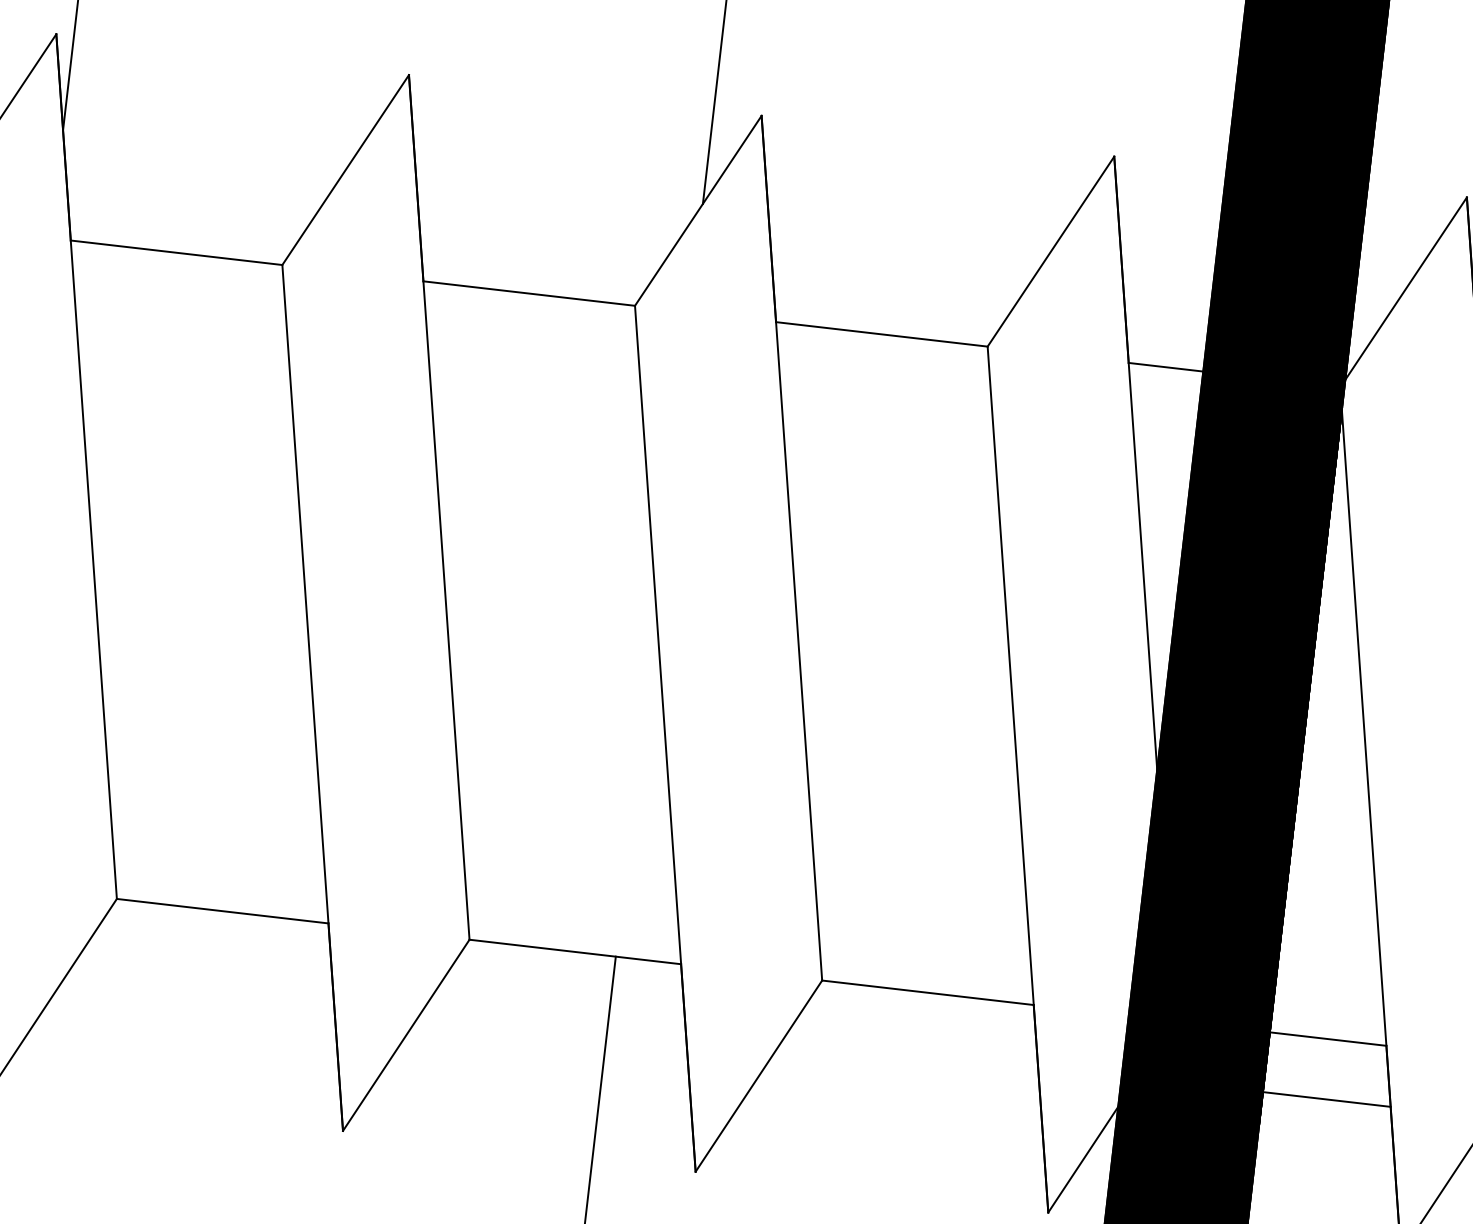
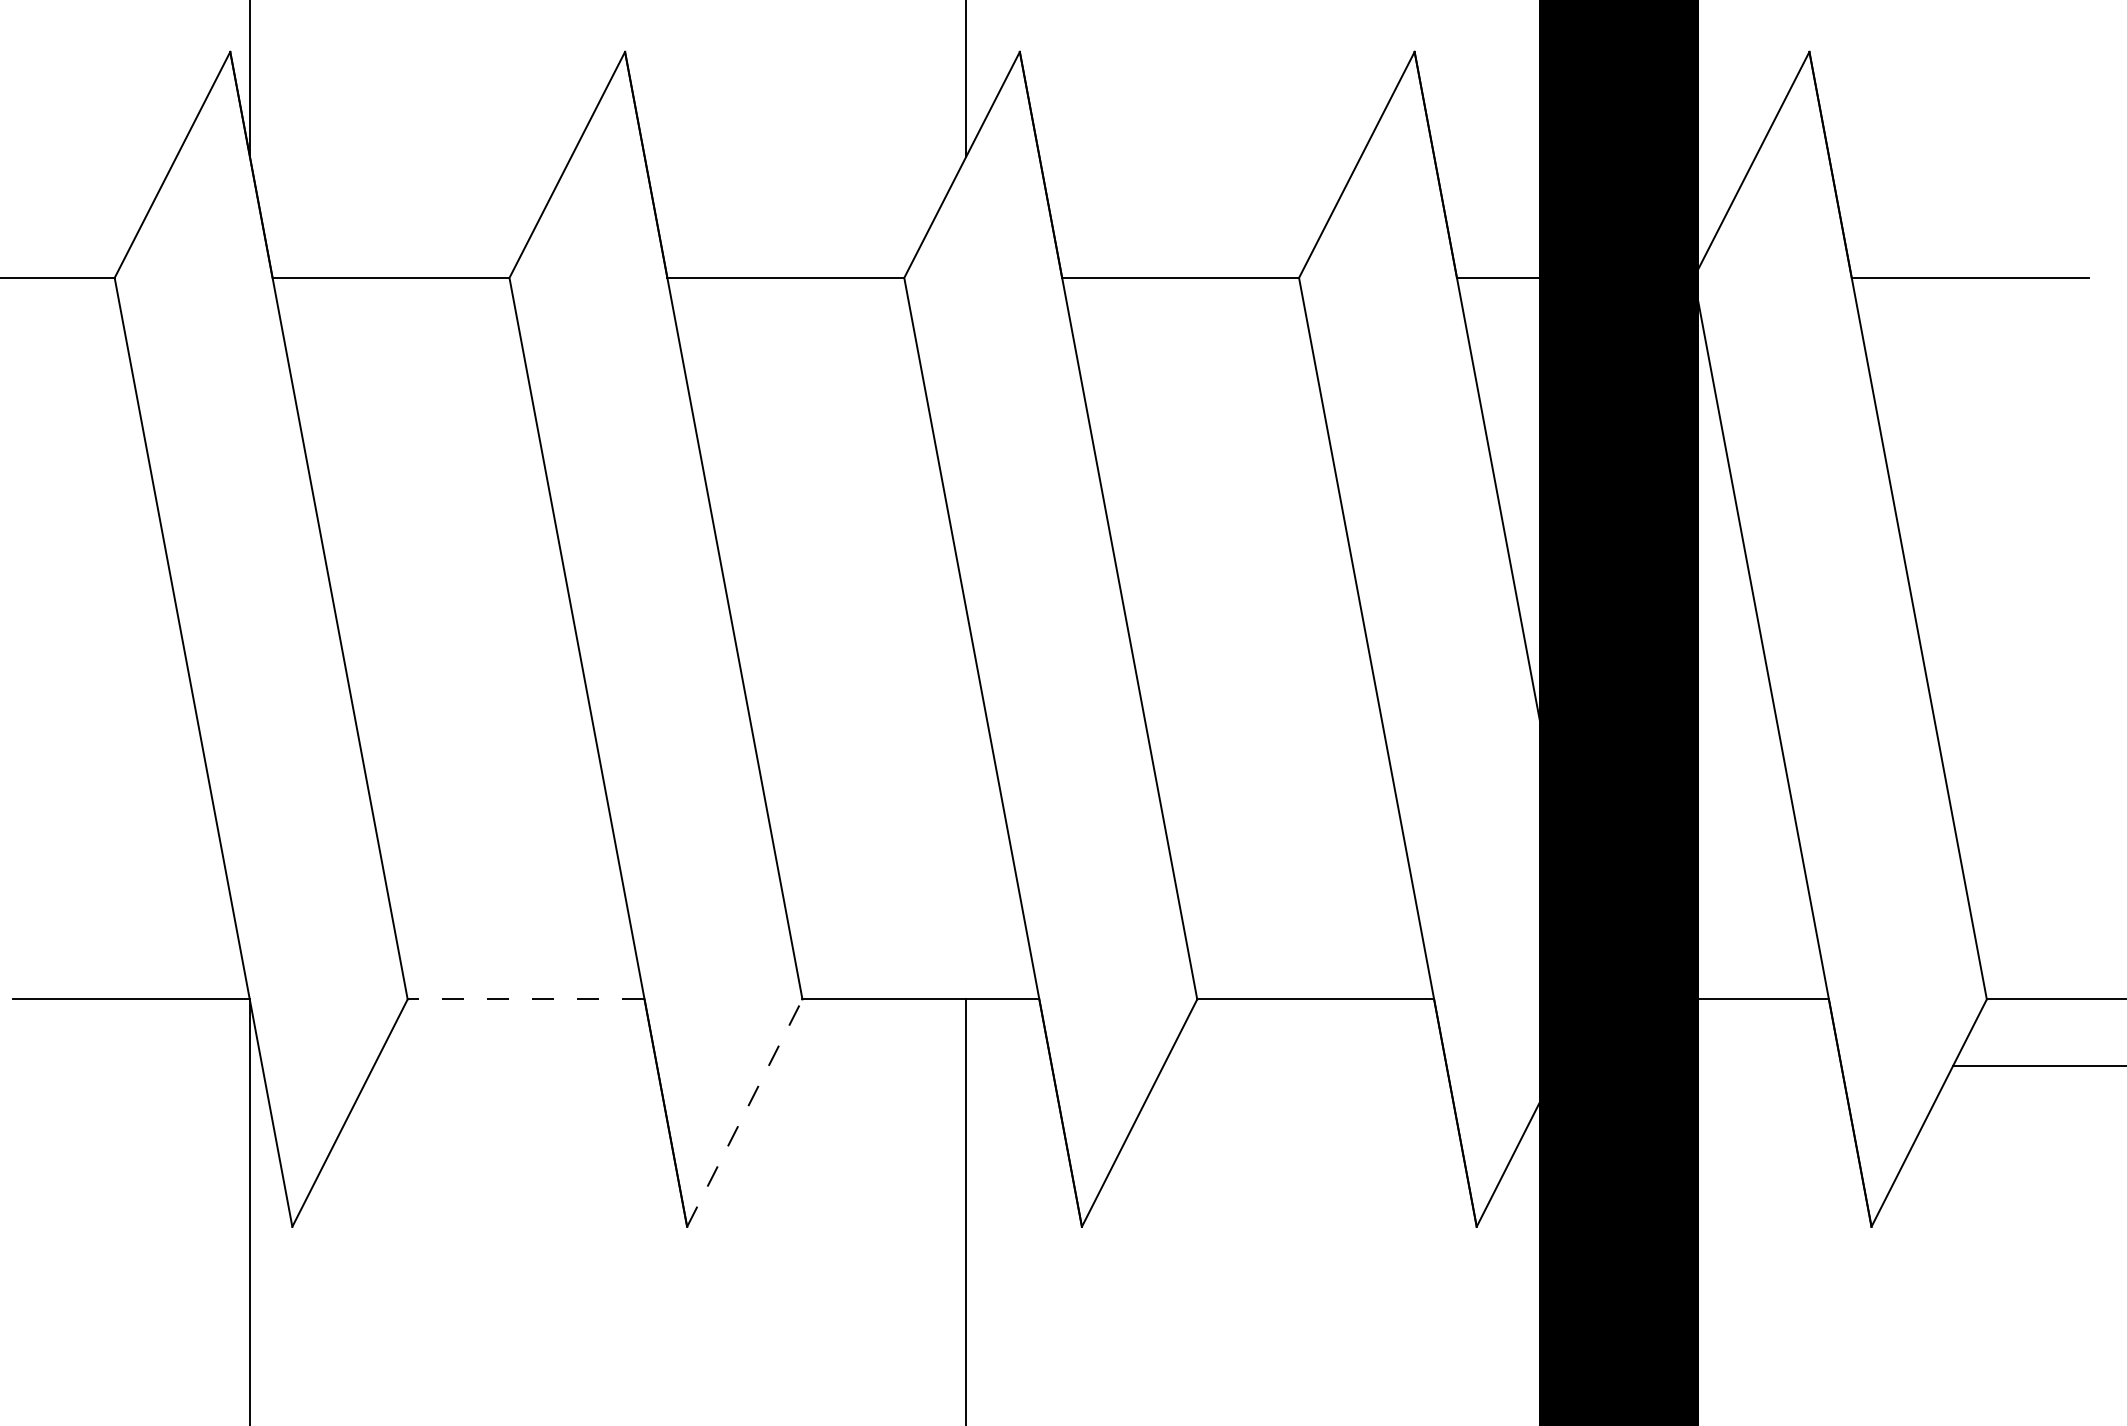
line: (222, 911) -> (525, 999), solid -> dashed
line: (406, 1034) -> (745, 1112), solid -> dashed
line: (1326, 1099) -> (1769, 1066), removed

